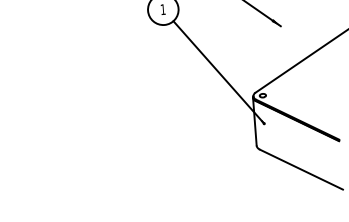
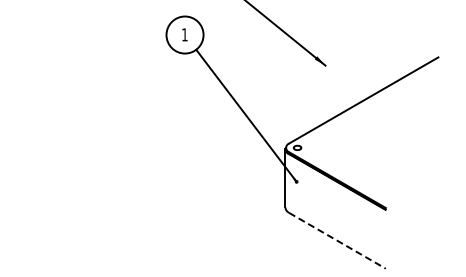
line: (301, 169) -> (337, 240), solid -> dashed

